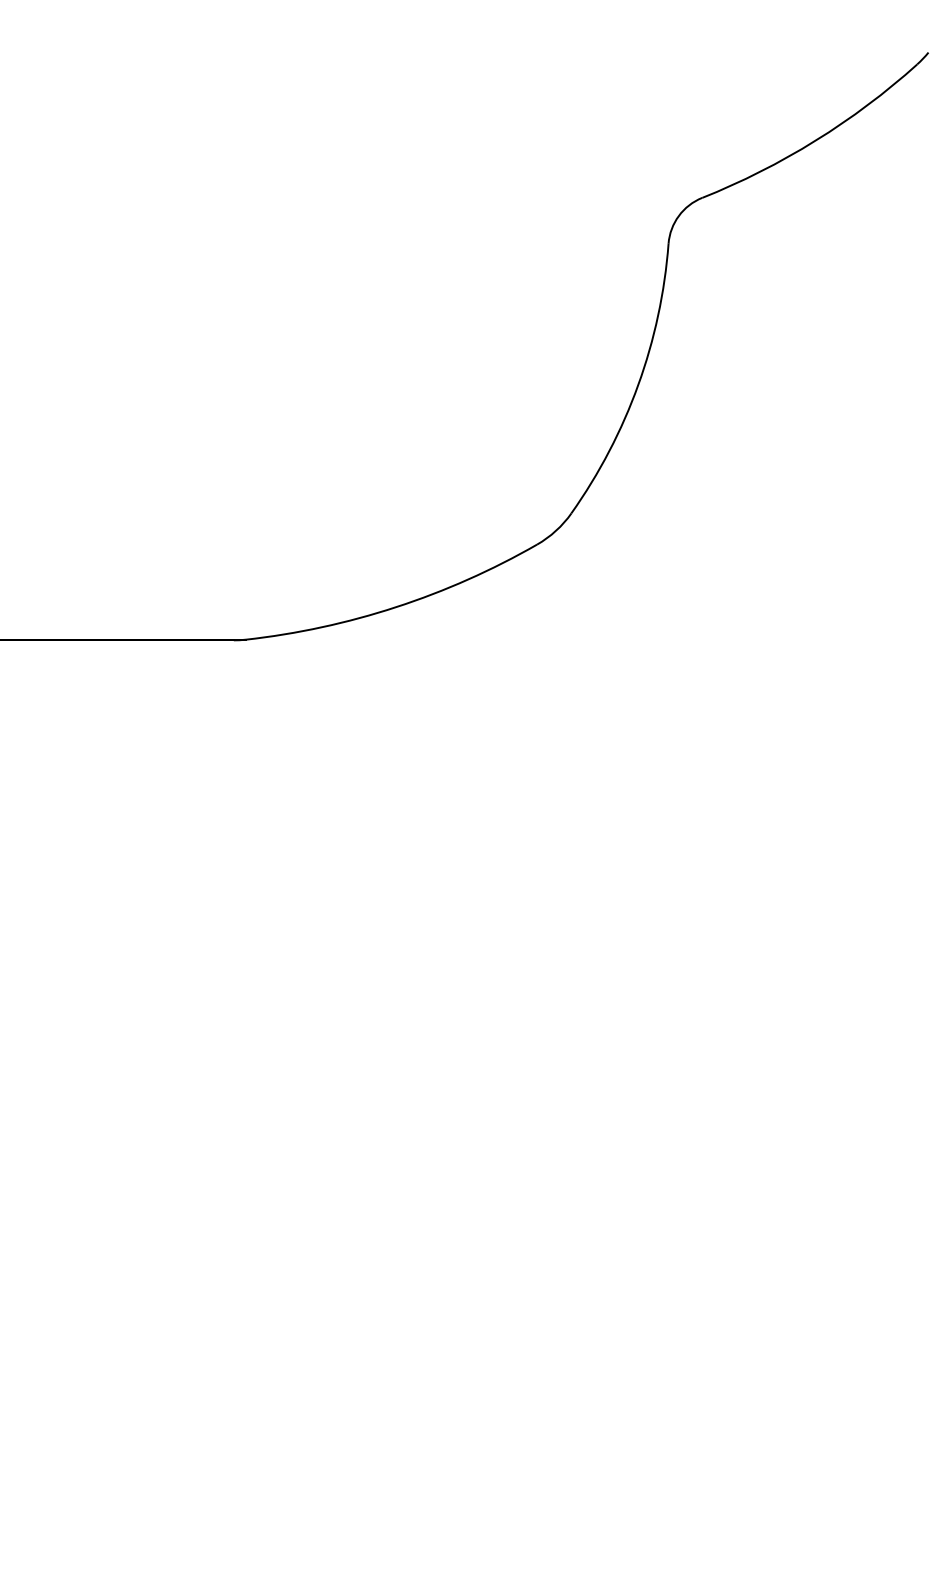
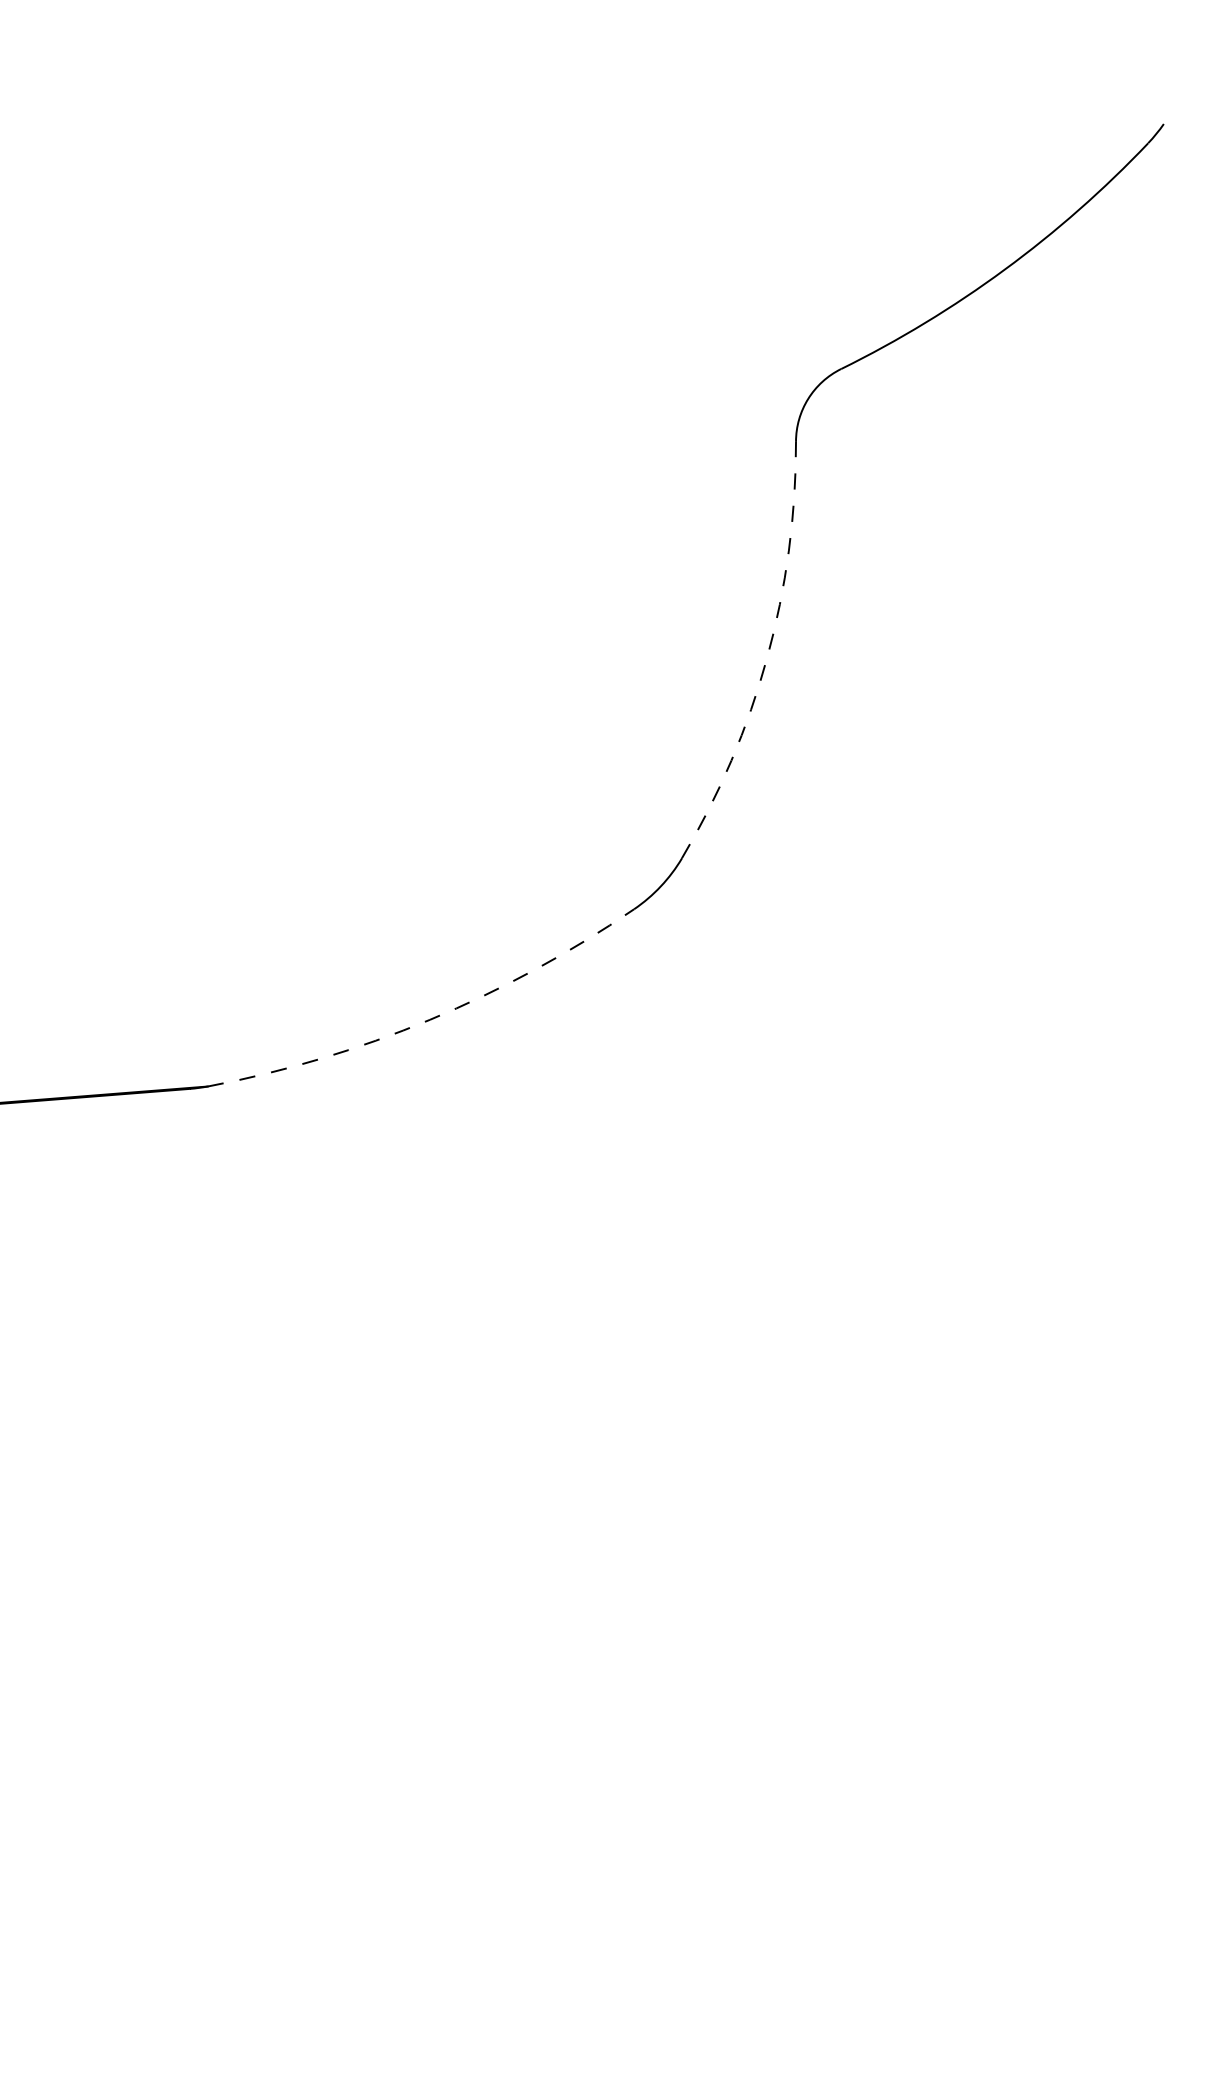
arc: (638, 385) -> (767, 658), solid -> dashed
arc: (396, 607) -> (430, 1020), solid -> dashed

